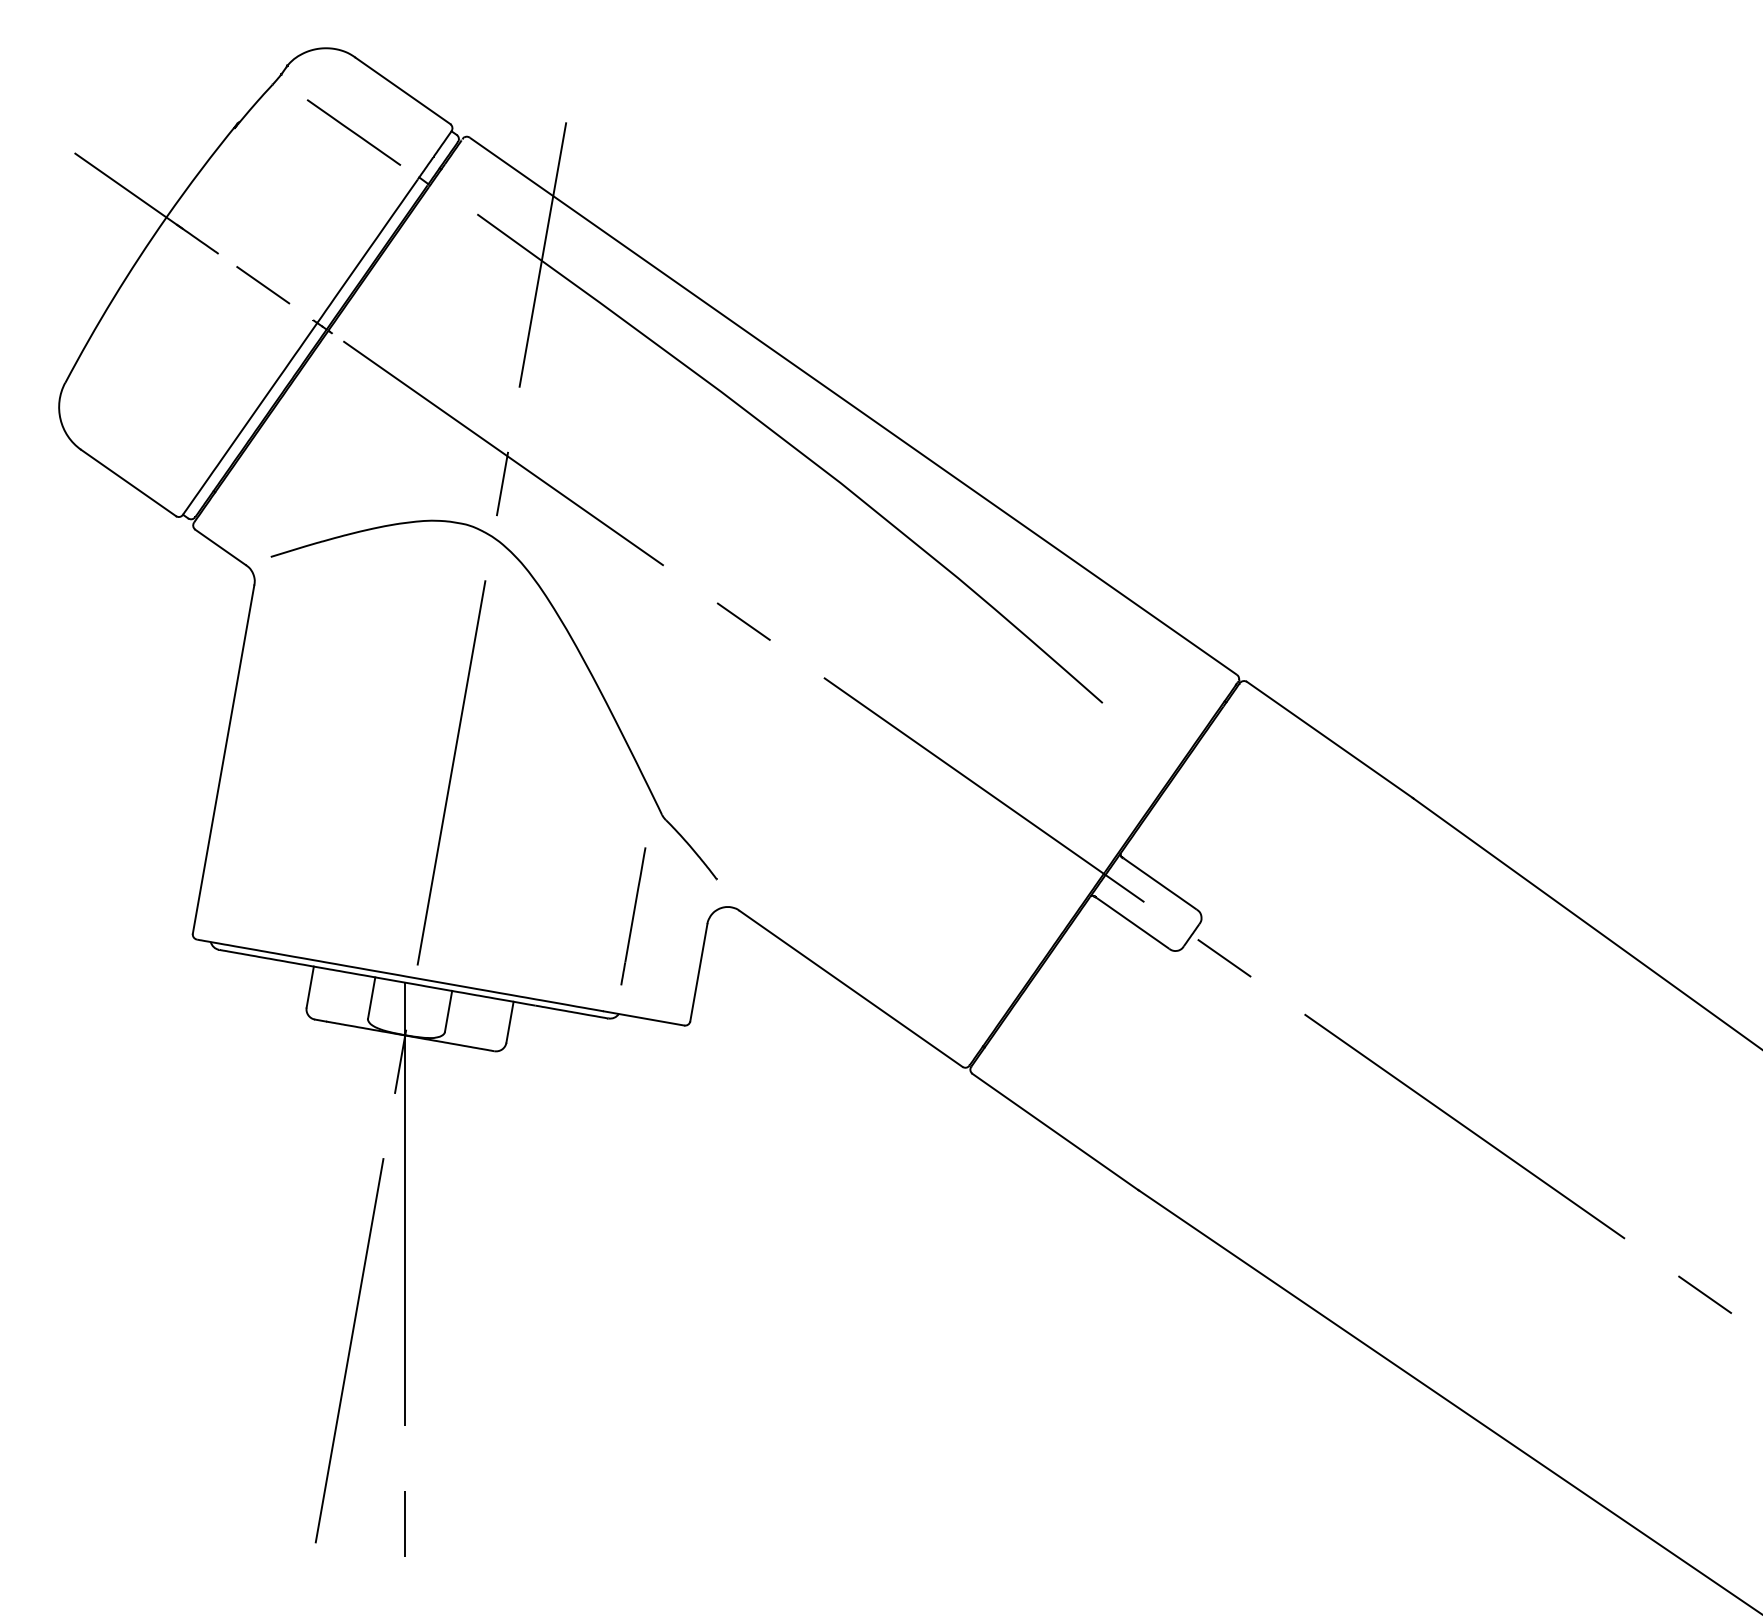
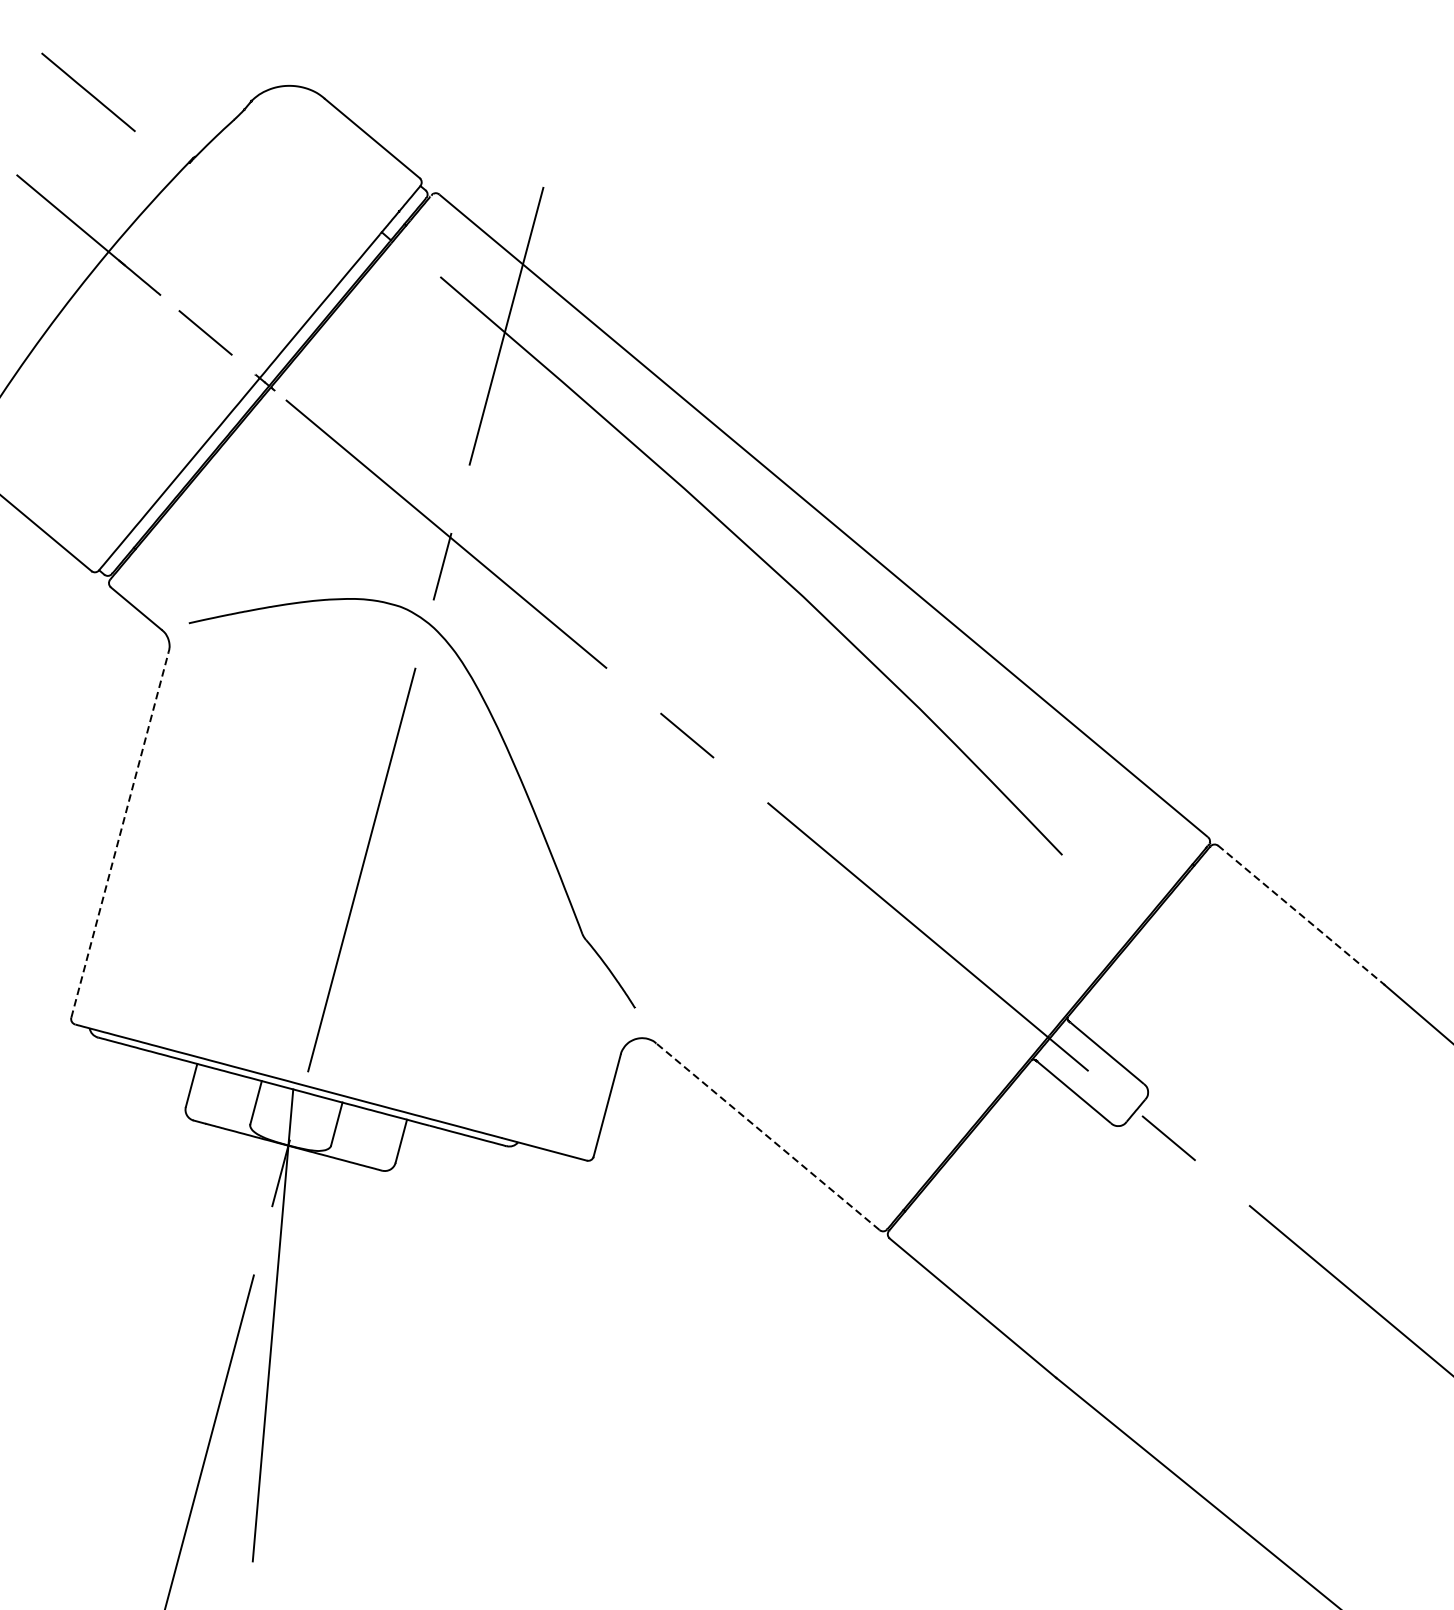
line: (353, 132) -> (88, 92), moved
line: (1330, 740) -> (1301, 915), solid -> dashed
line: (223, 759) -> (119, 834), solid -> dashed
line: (633, 916) -> (542, 1039), removed
line: (851, 988) -> (768, 1136), solid -> dashed

